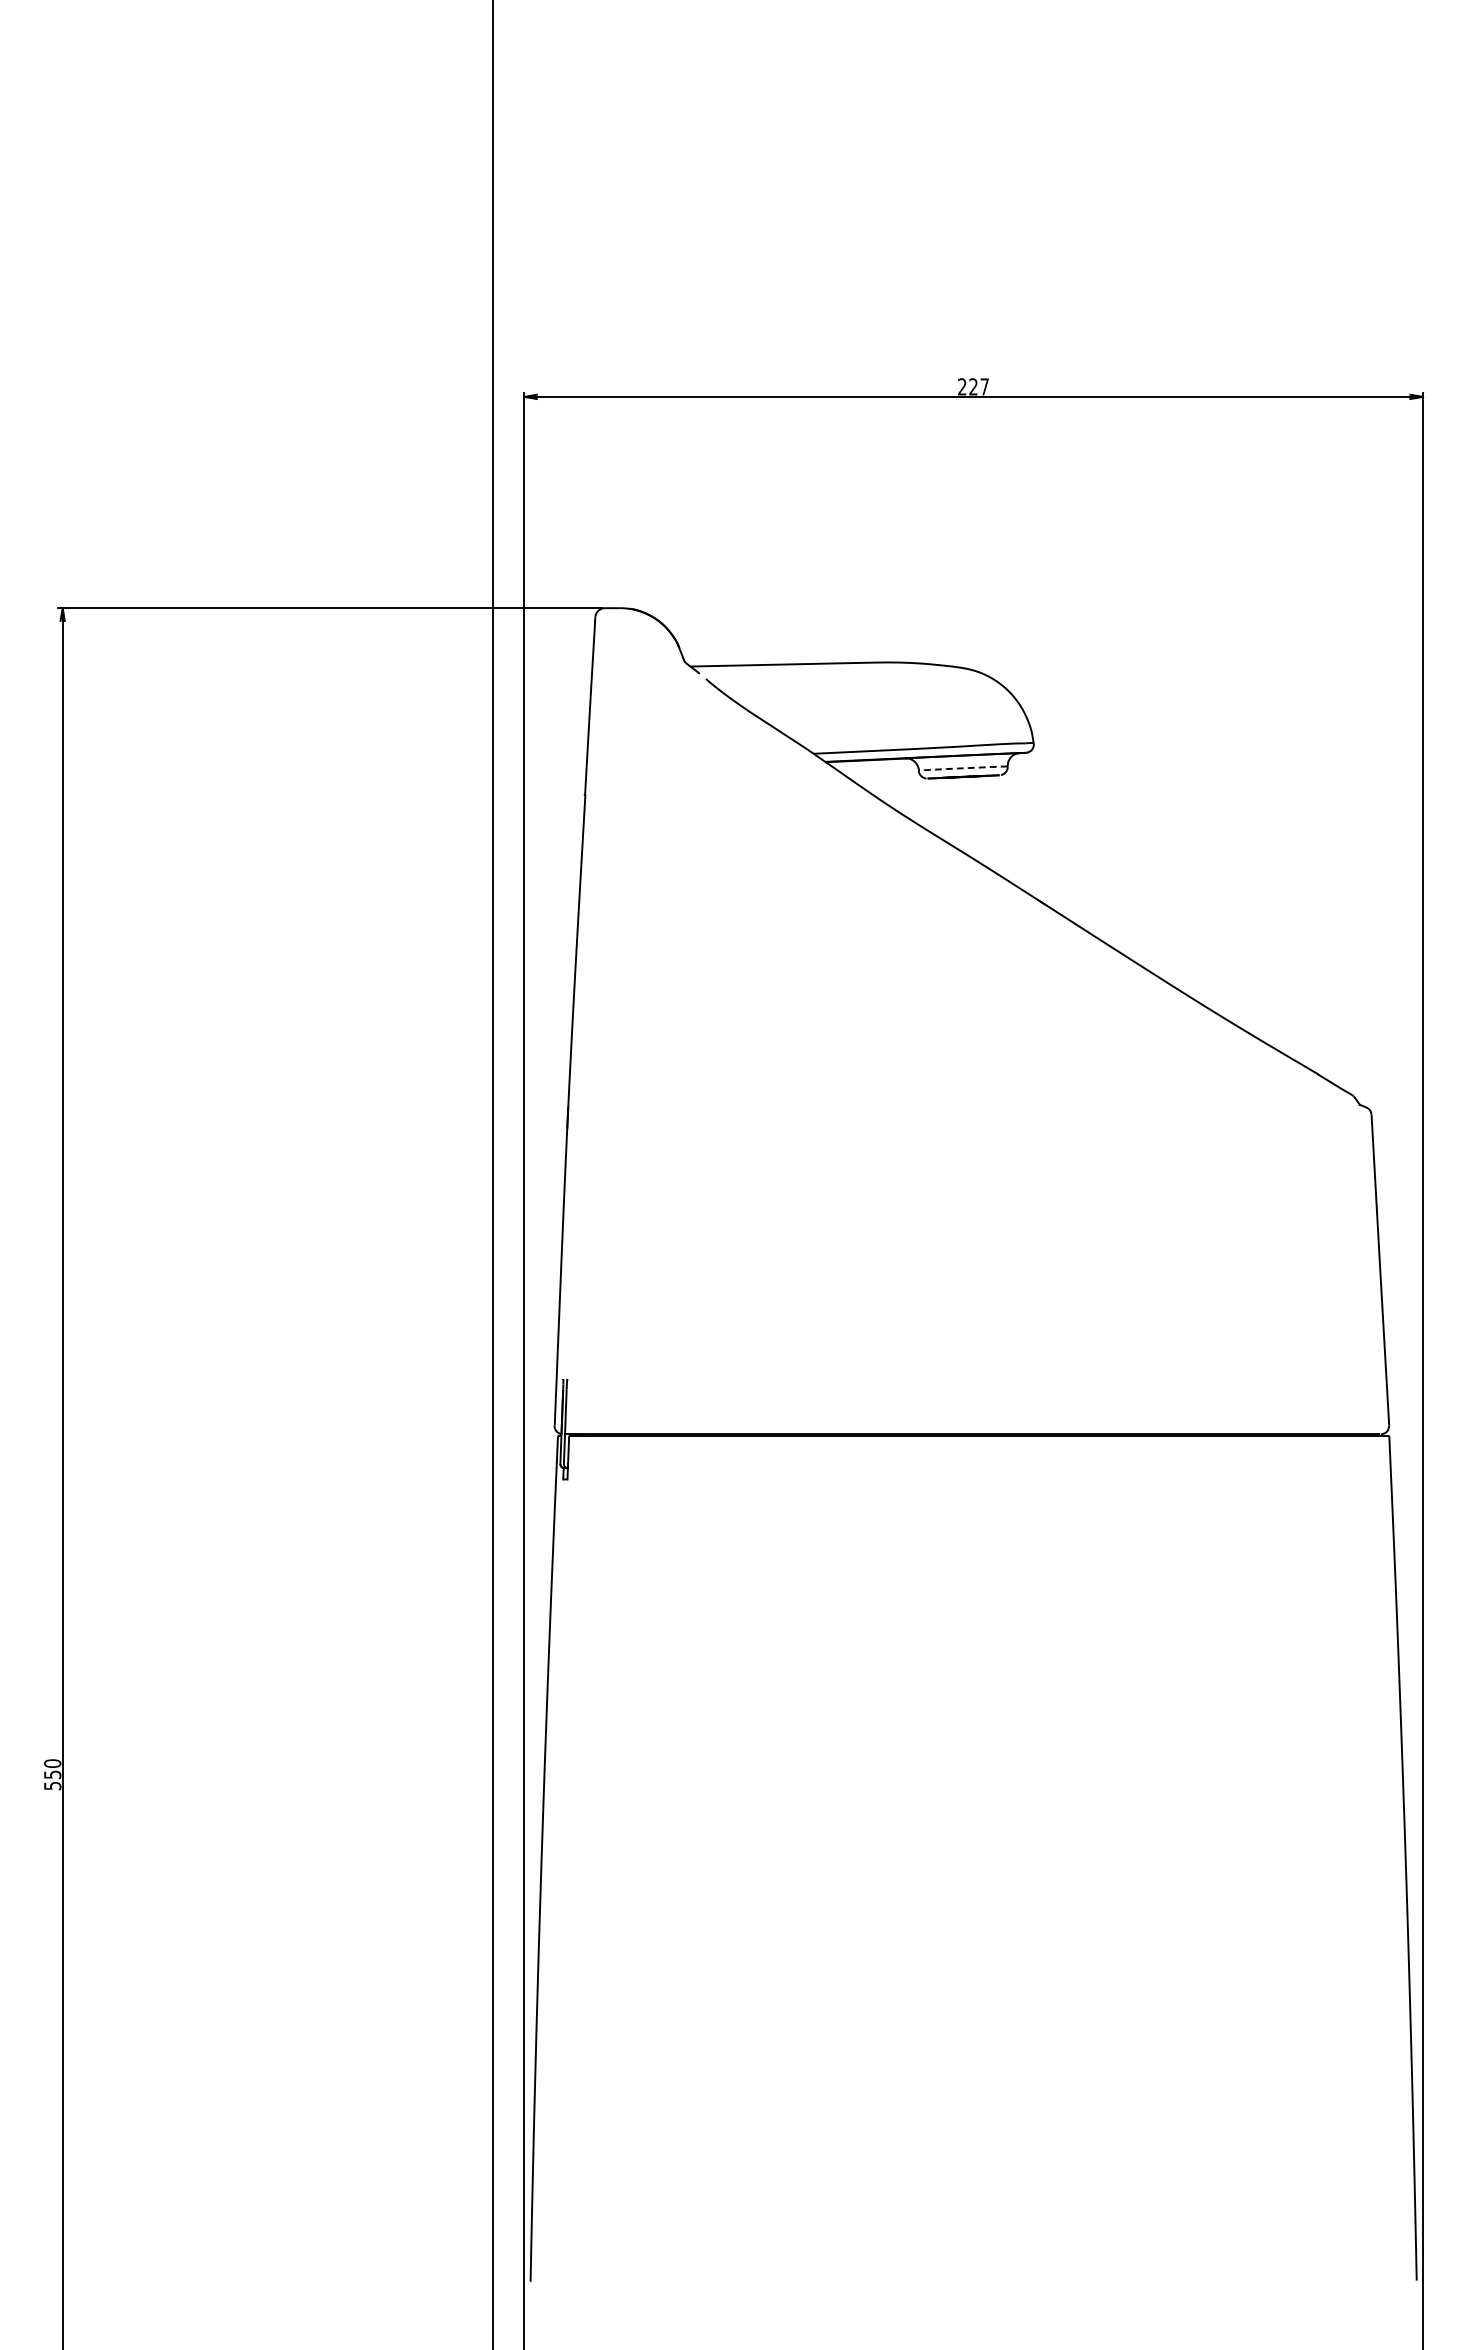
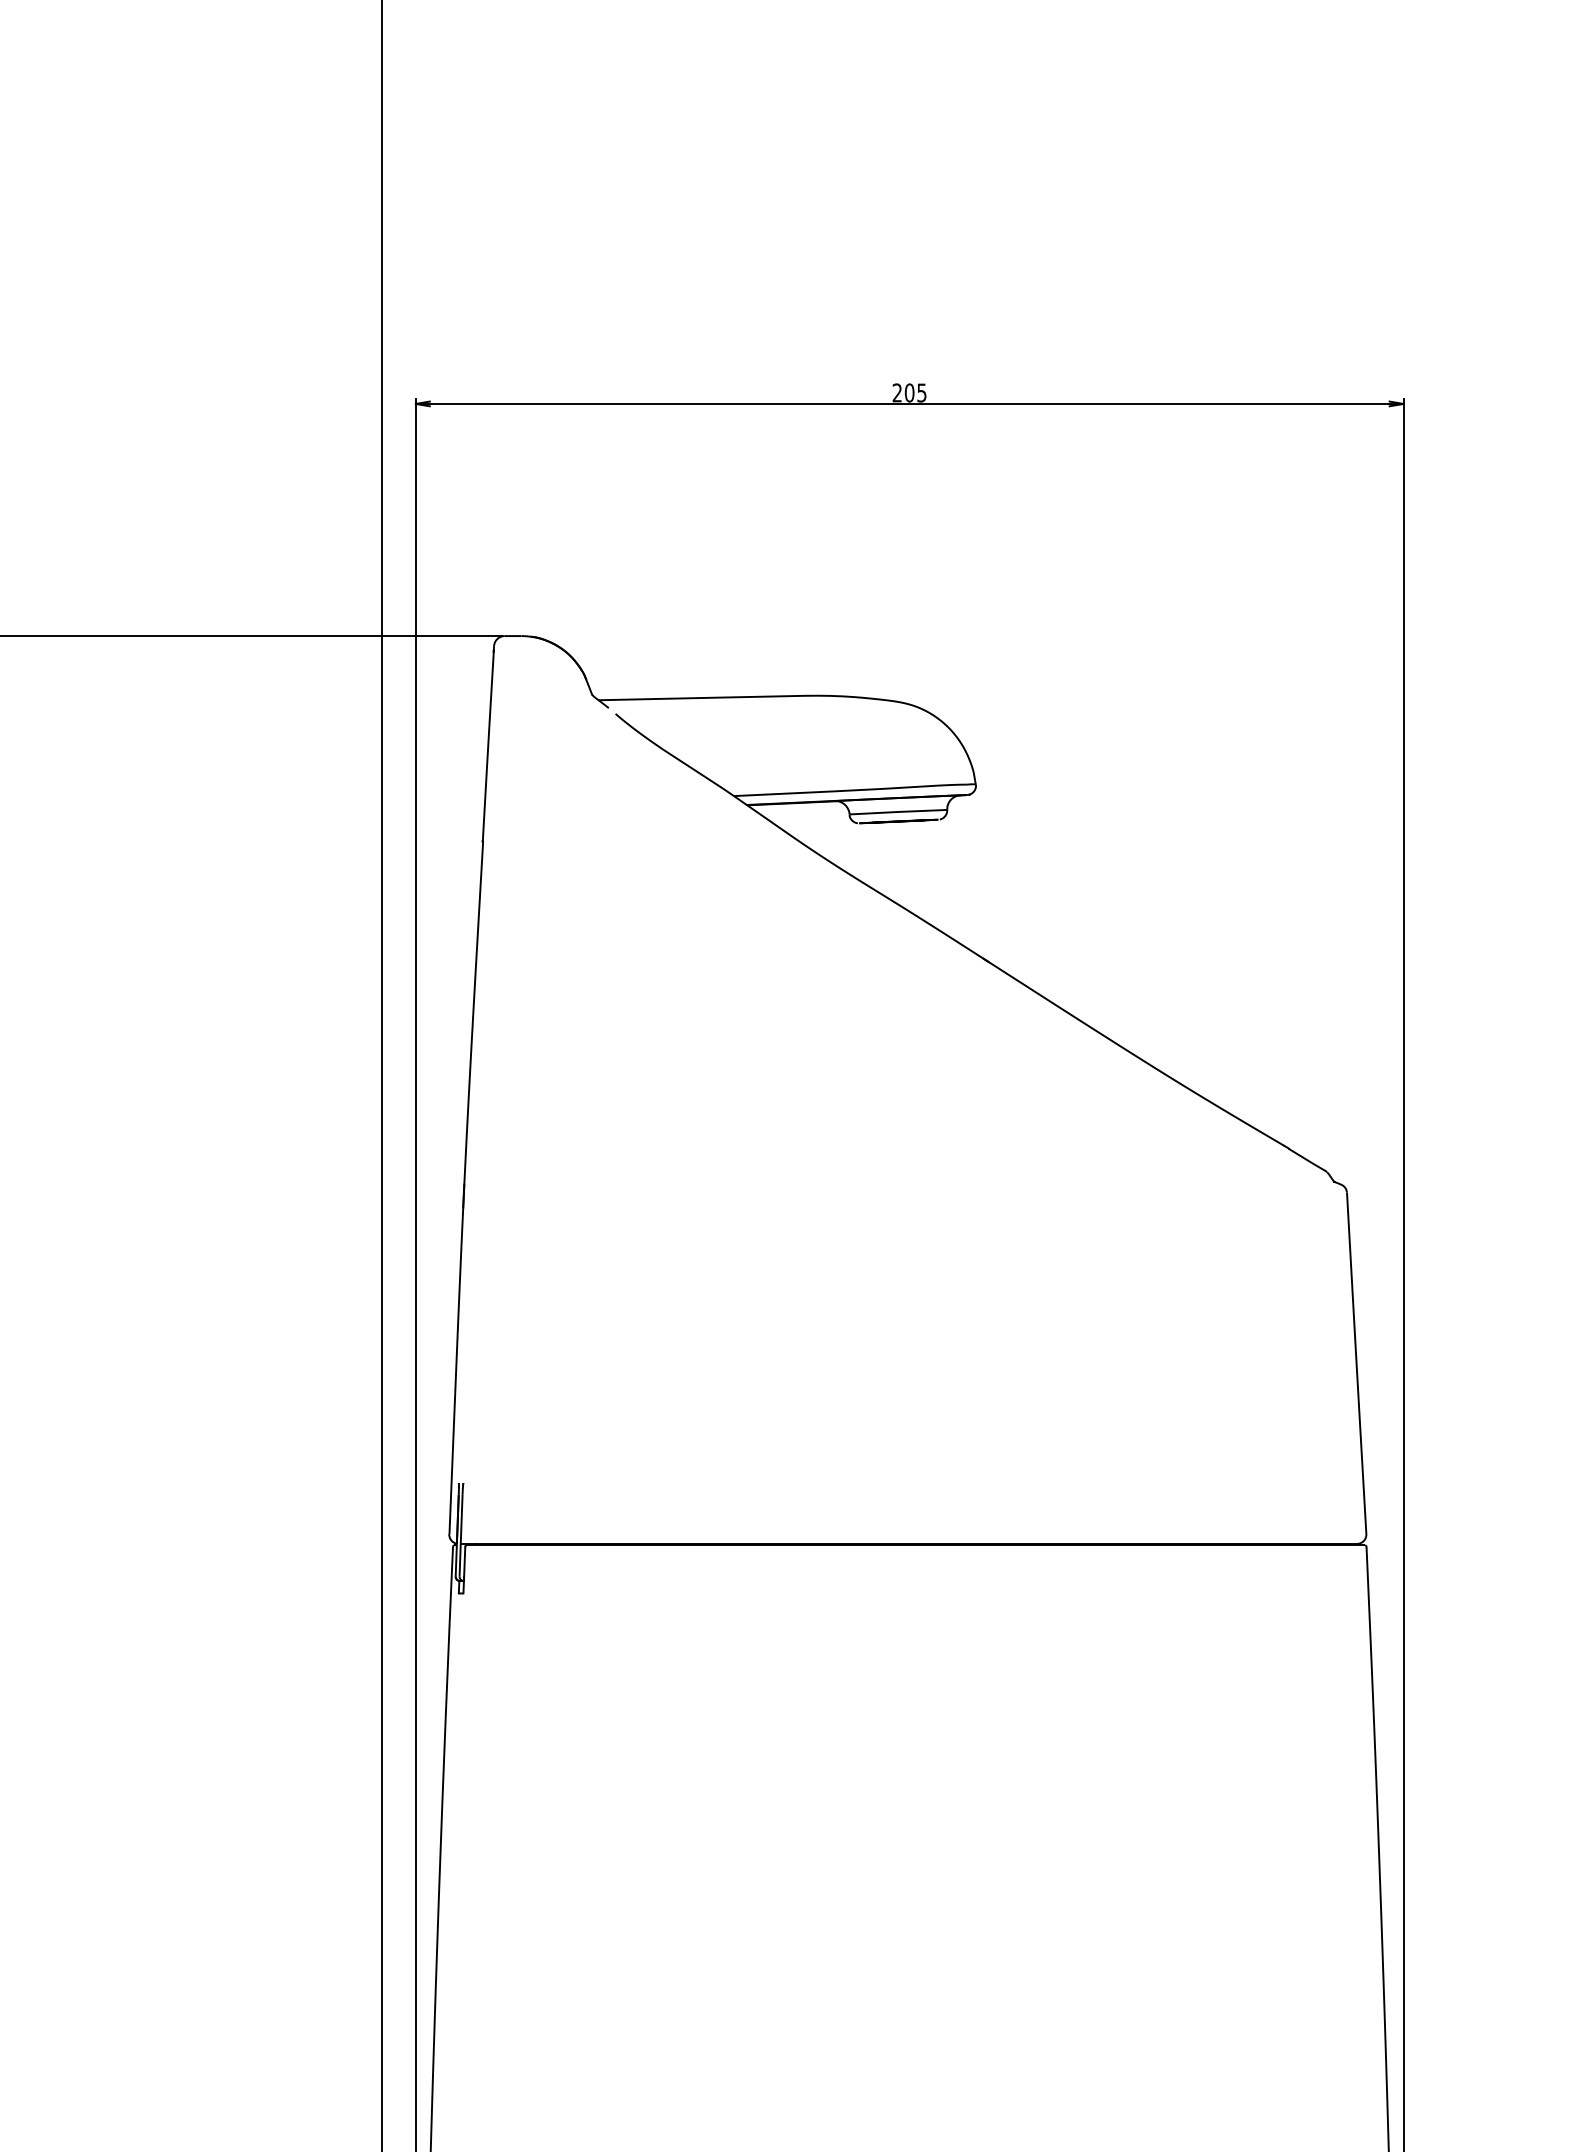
text: (978, 386) -> (915, 392), 227 -> 205
arc: (963, 768) -> (898, 812), dashed -> solid

